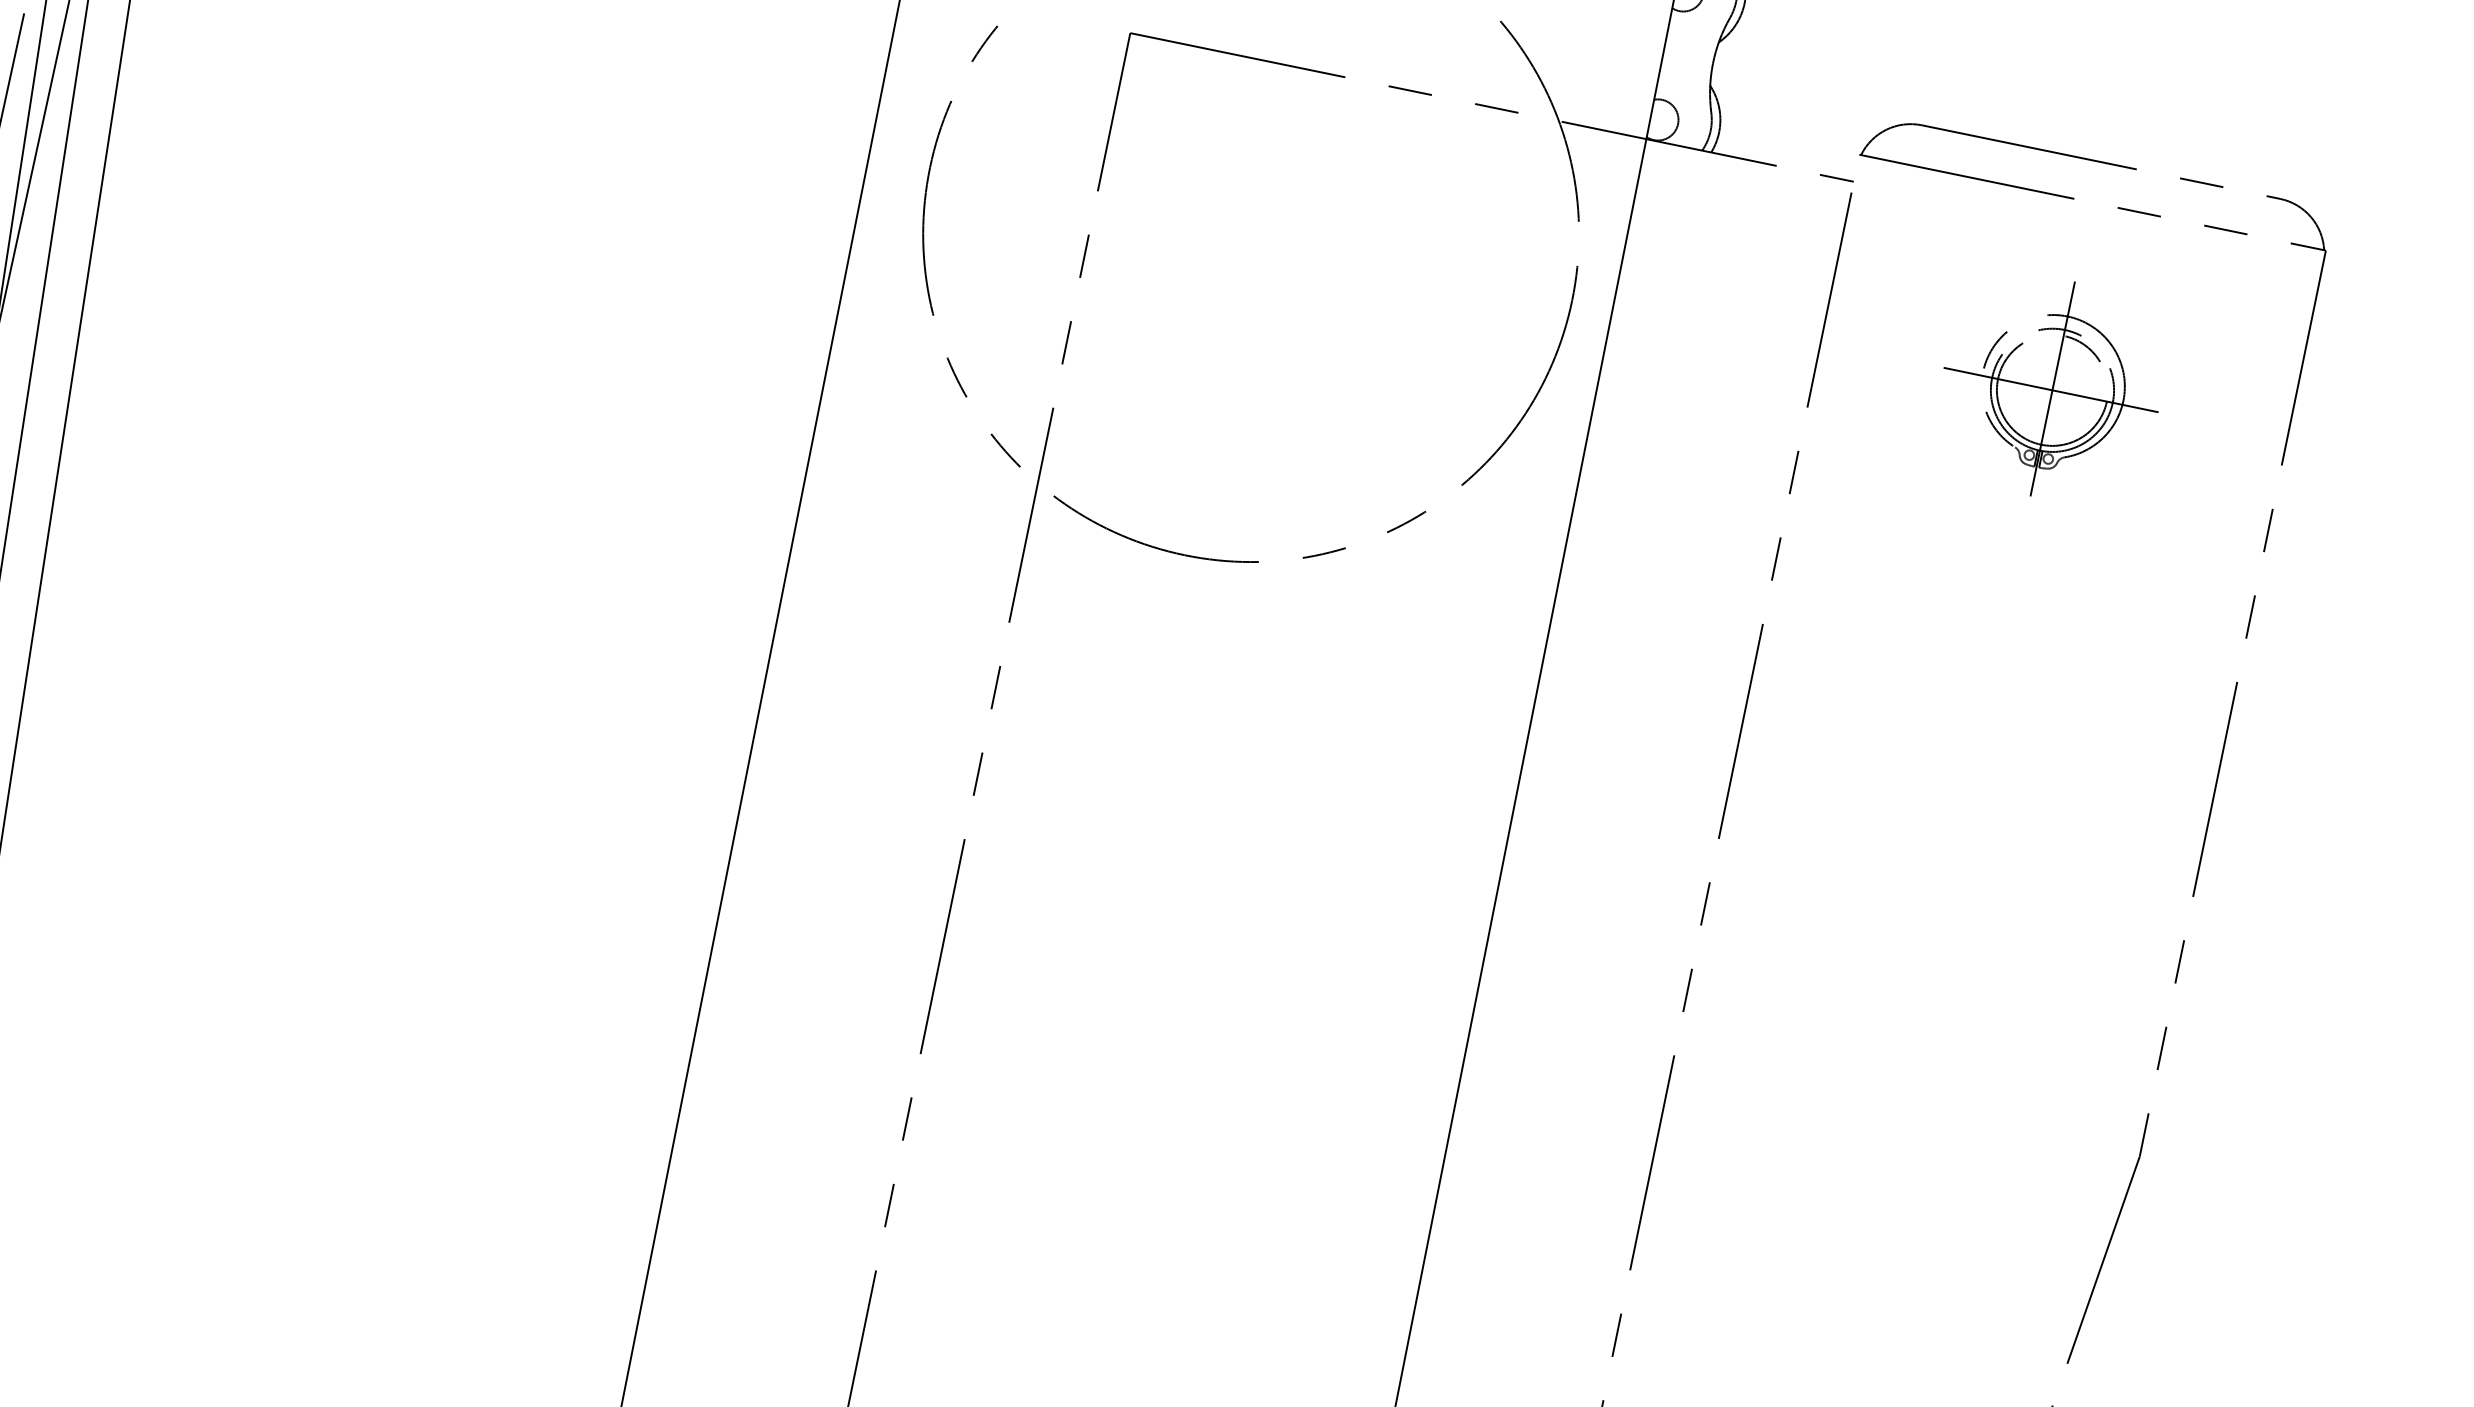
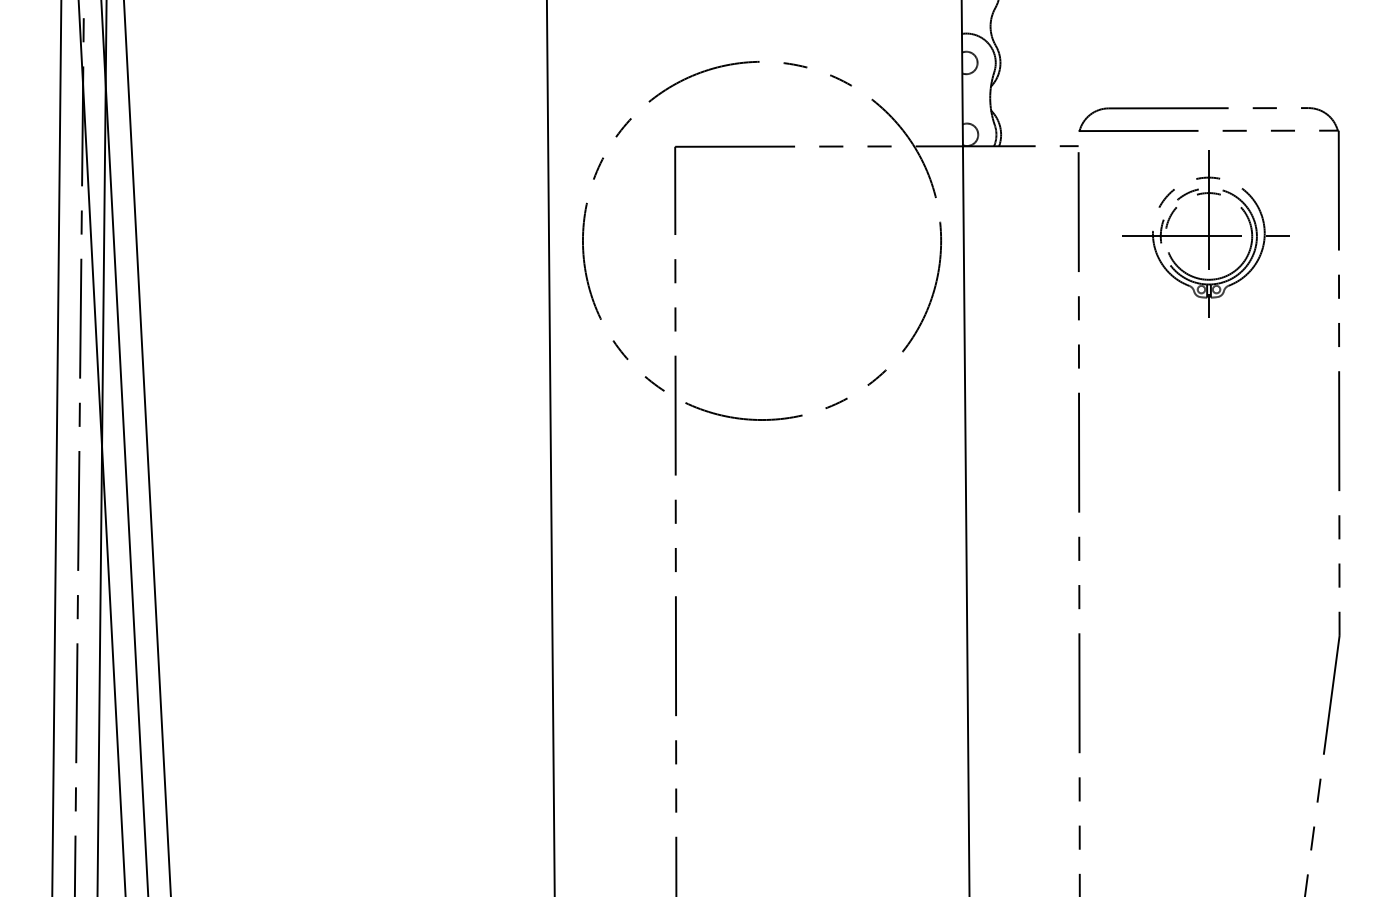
part: (2048, 385) -> (1205, 233), size x1.43

